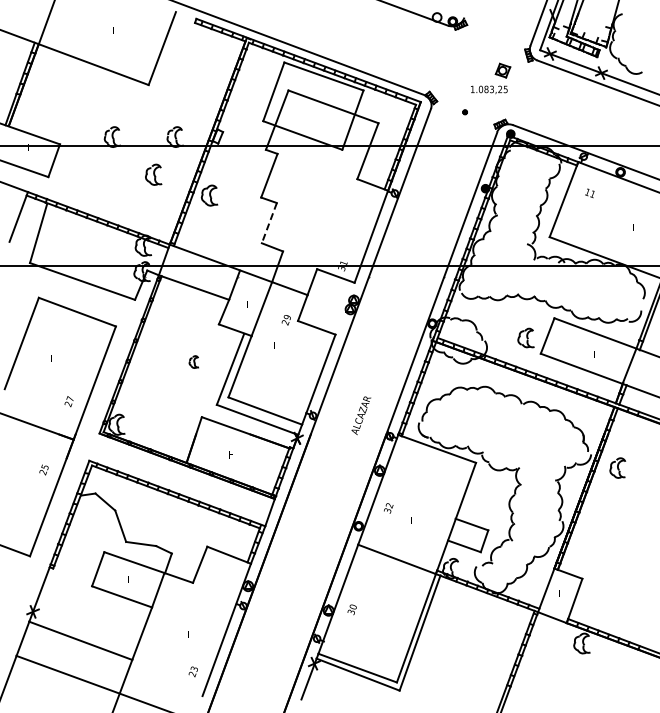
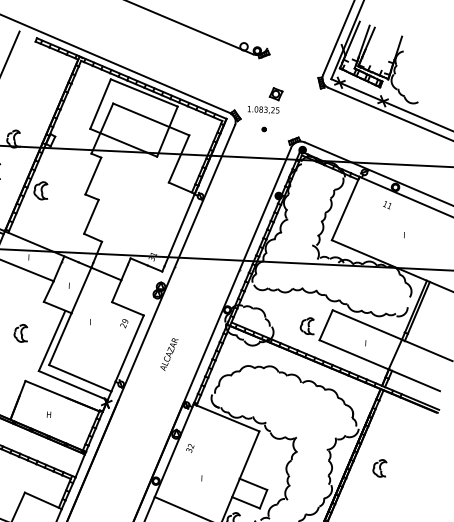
part: (491, 78) -> (265, 100), moved
text: (589, 193) -> (386, 205), moved
line: (269, 223) -> (91, 217), dashed -> solid
text: (285, 320) -> (123, 323), moved
part: (193, 361) -> (20, 332), size x1.67
text: (361, 415) -> (169, 354), moved
part: (617, 467) -> (379, 467), moved
text: (388, 508) -> (190, 448), moved

